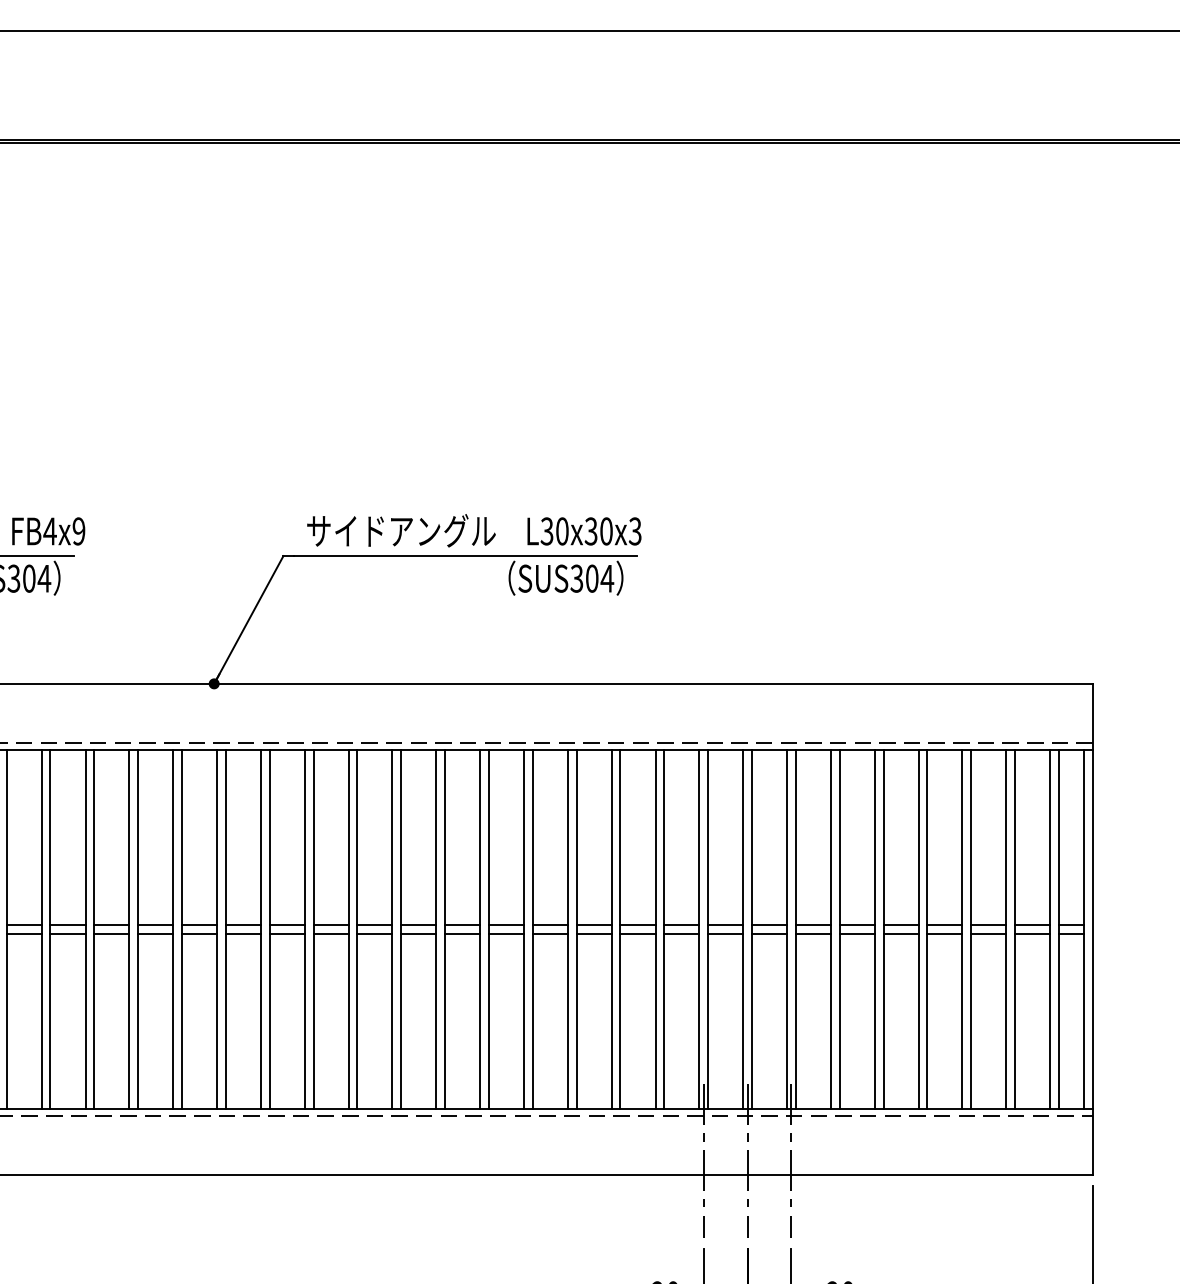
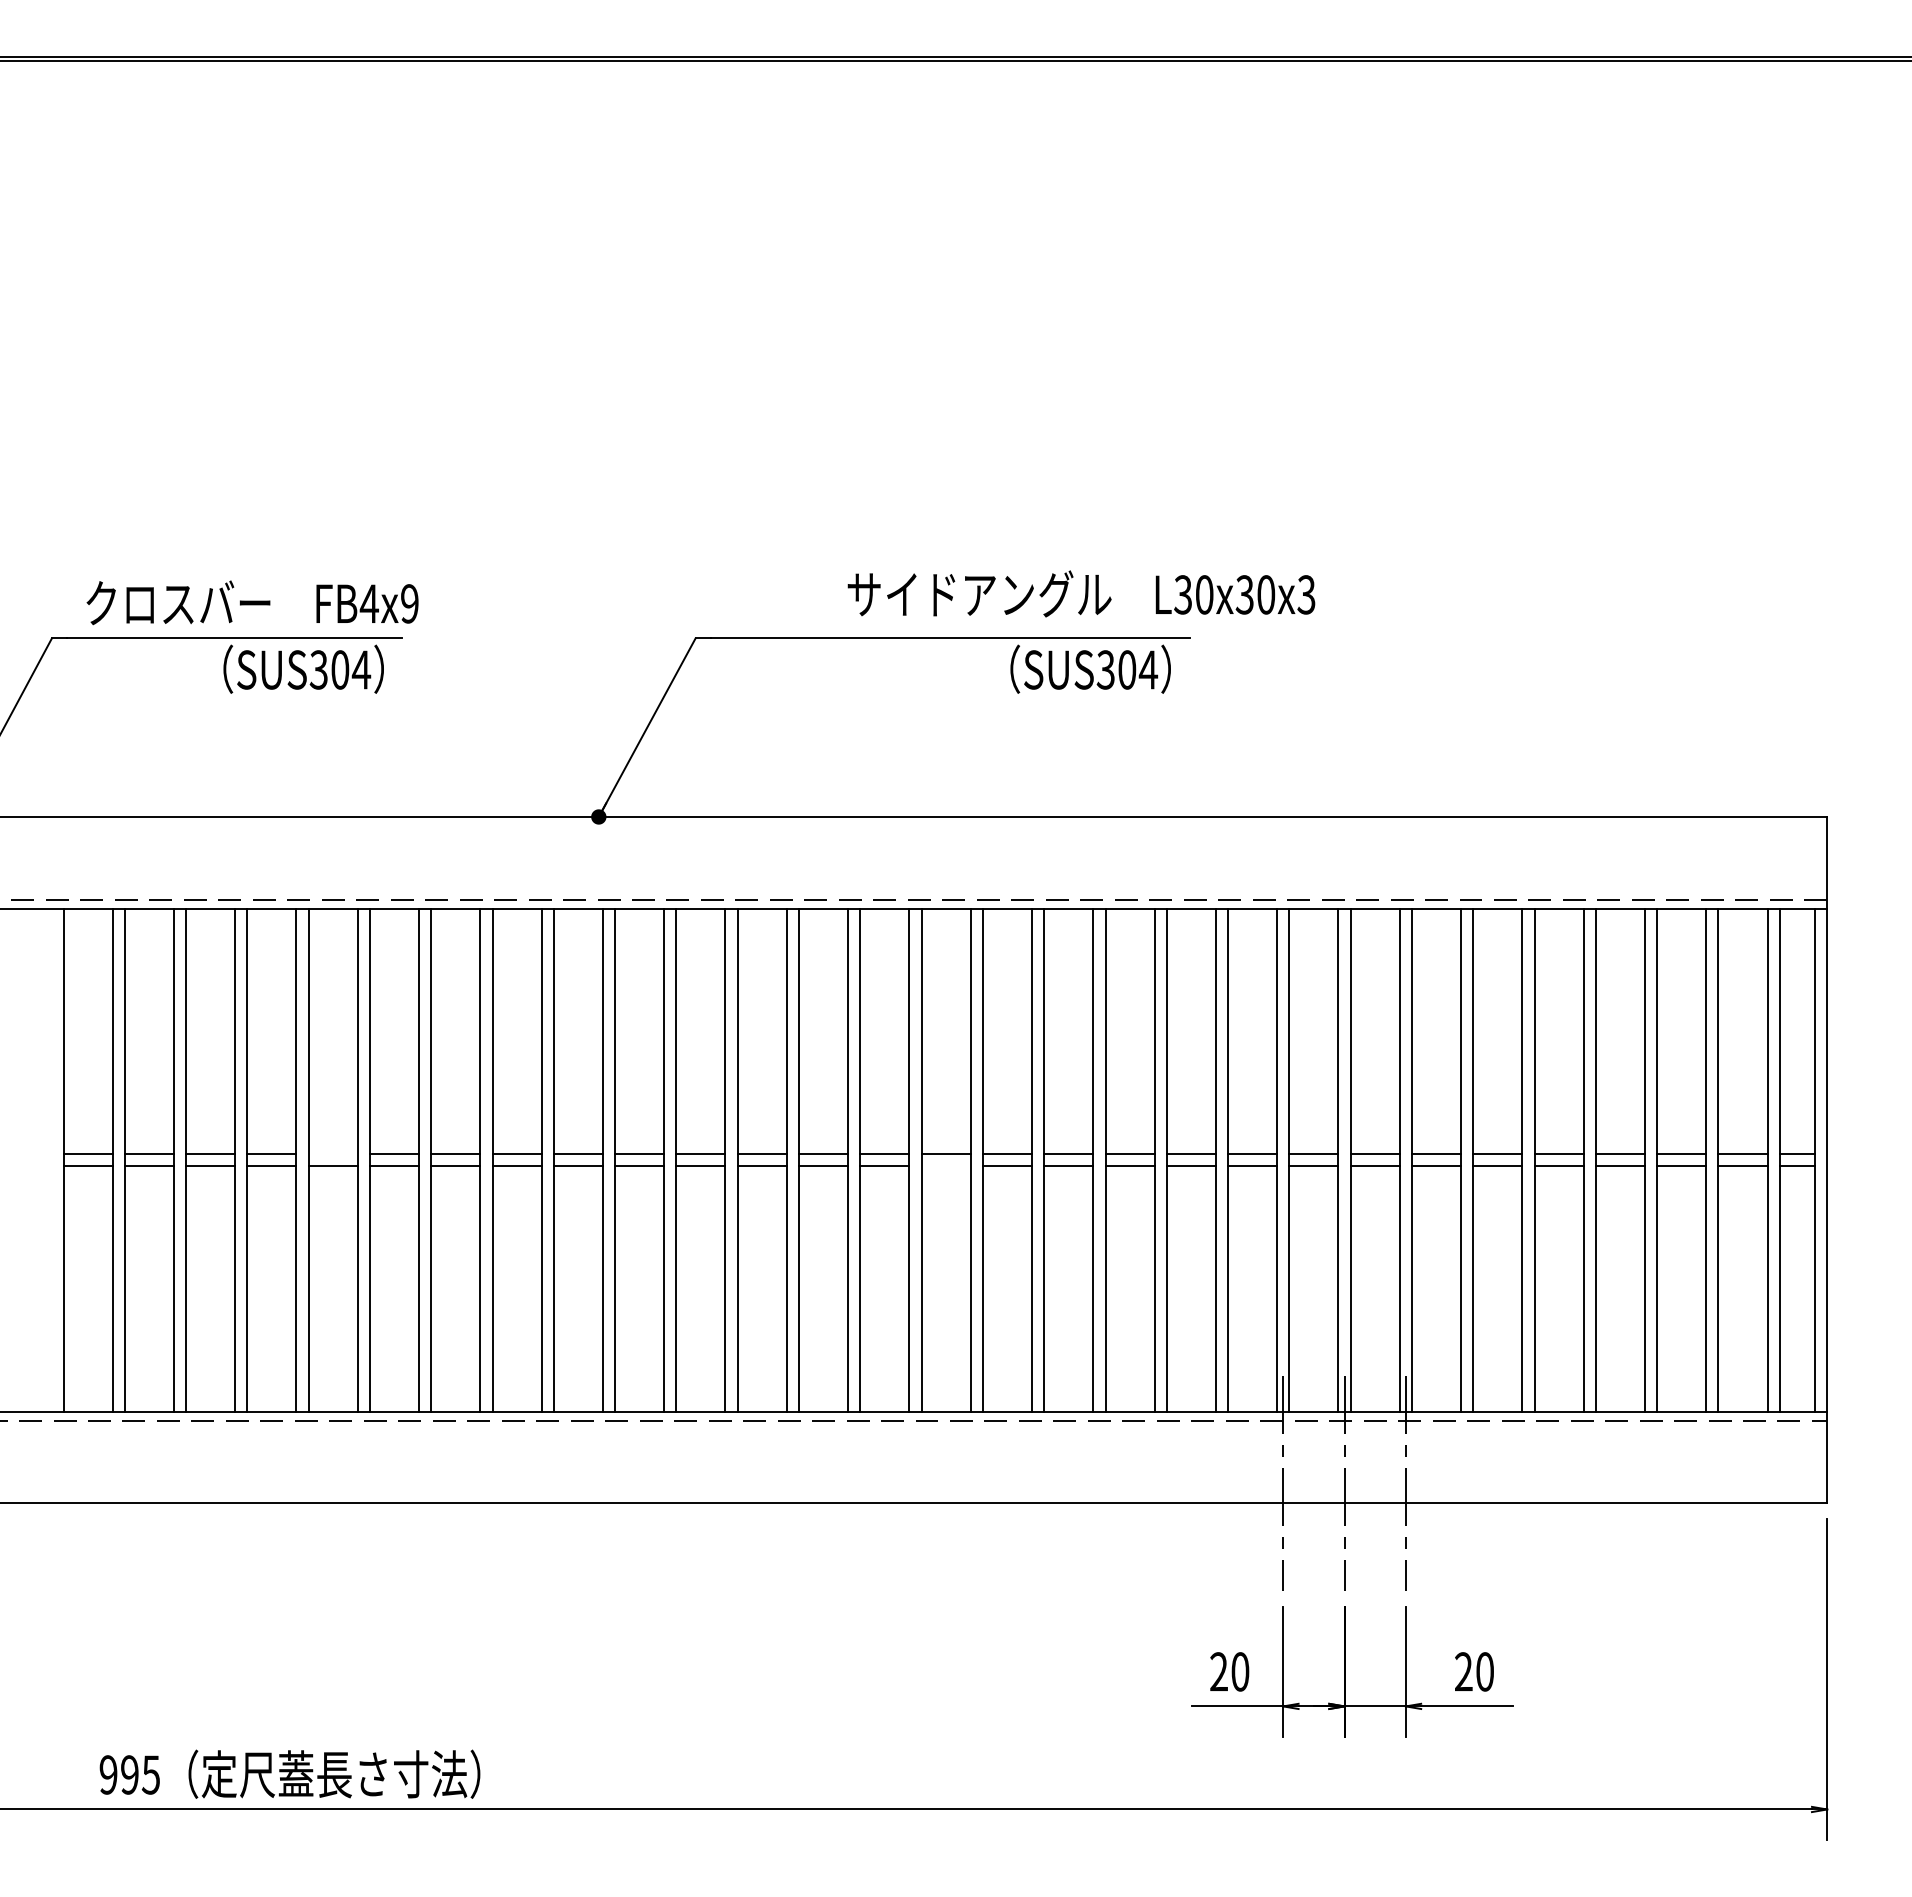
text: (474, 530) -> (1081, 593), moved
line: (23, 925) -> (332, 1154), removed
line: (462, 933) -> (945, 1166), removed

